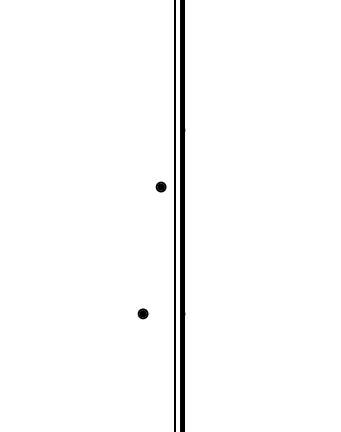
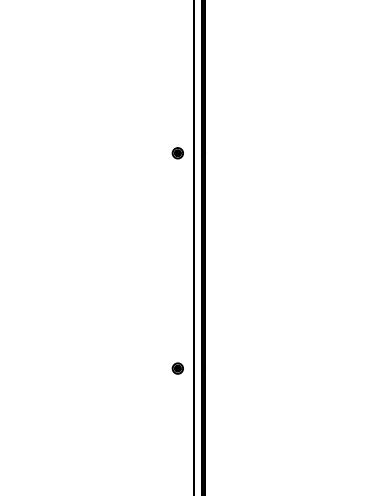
part: (160, 186) -> (177, 152), moved
part: (142, 313) -> (177, 368), moved

